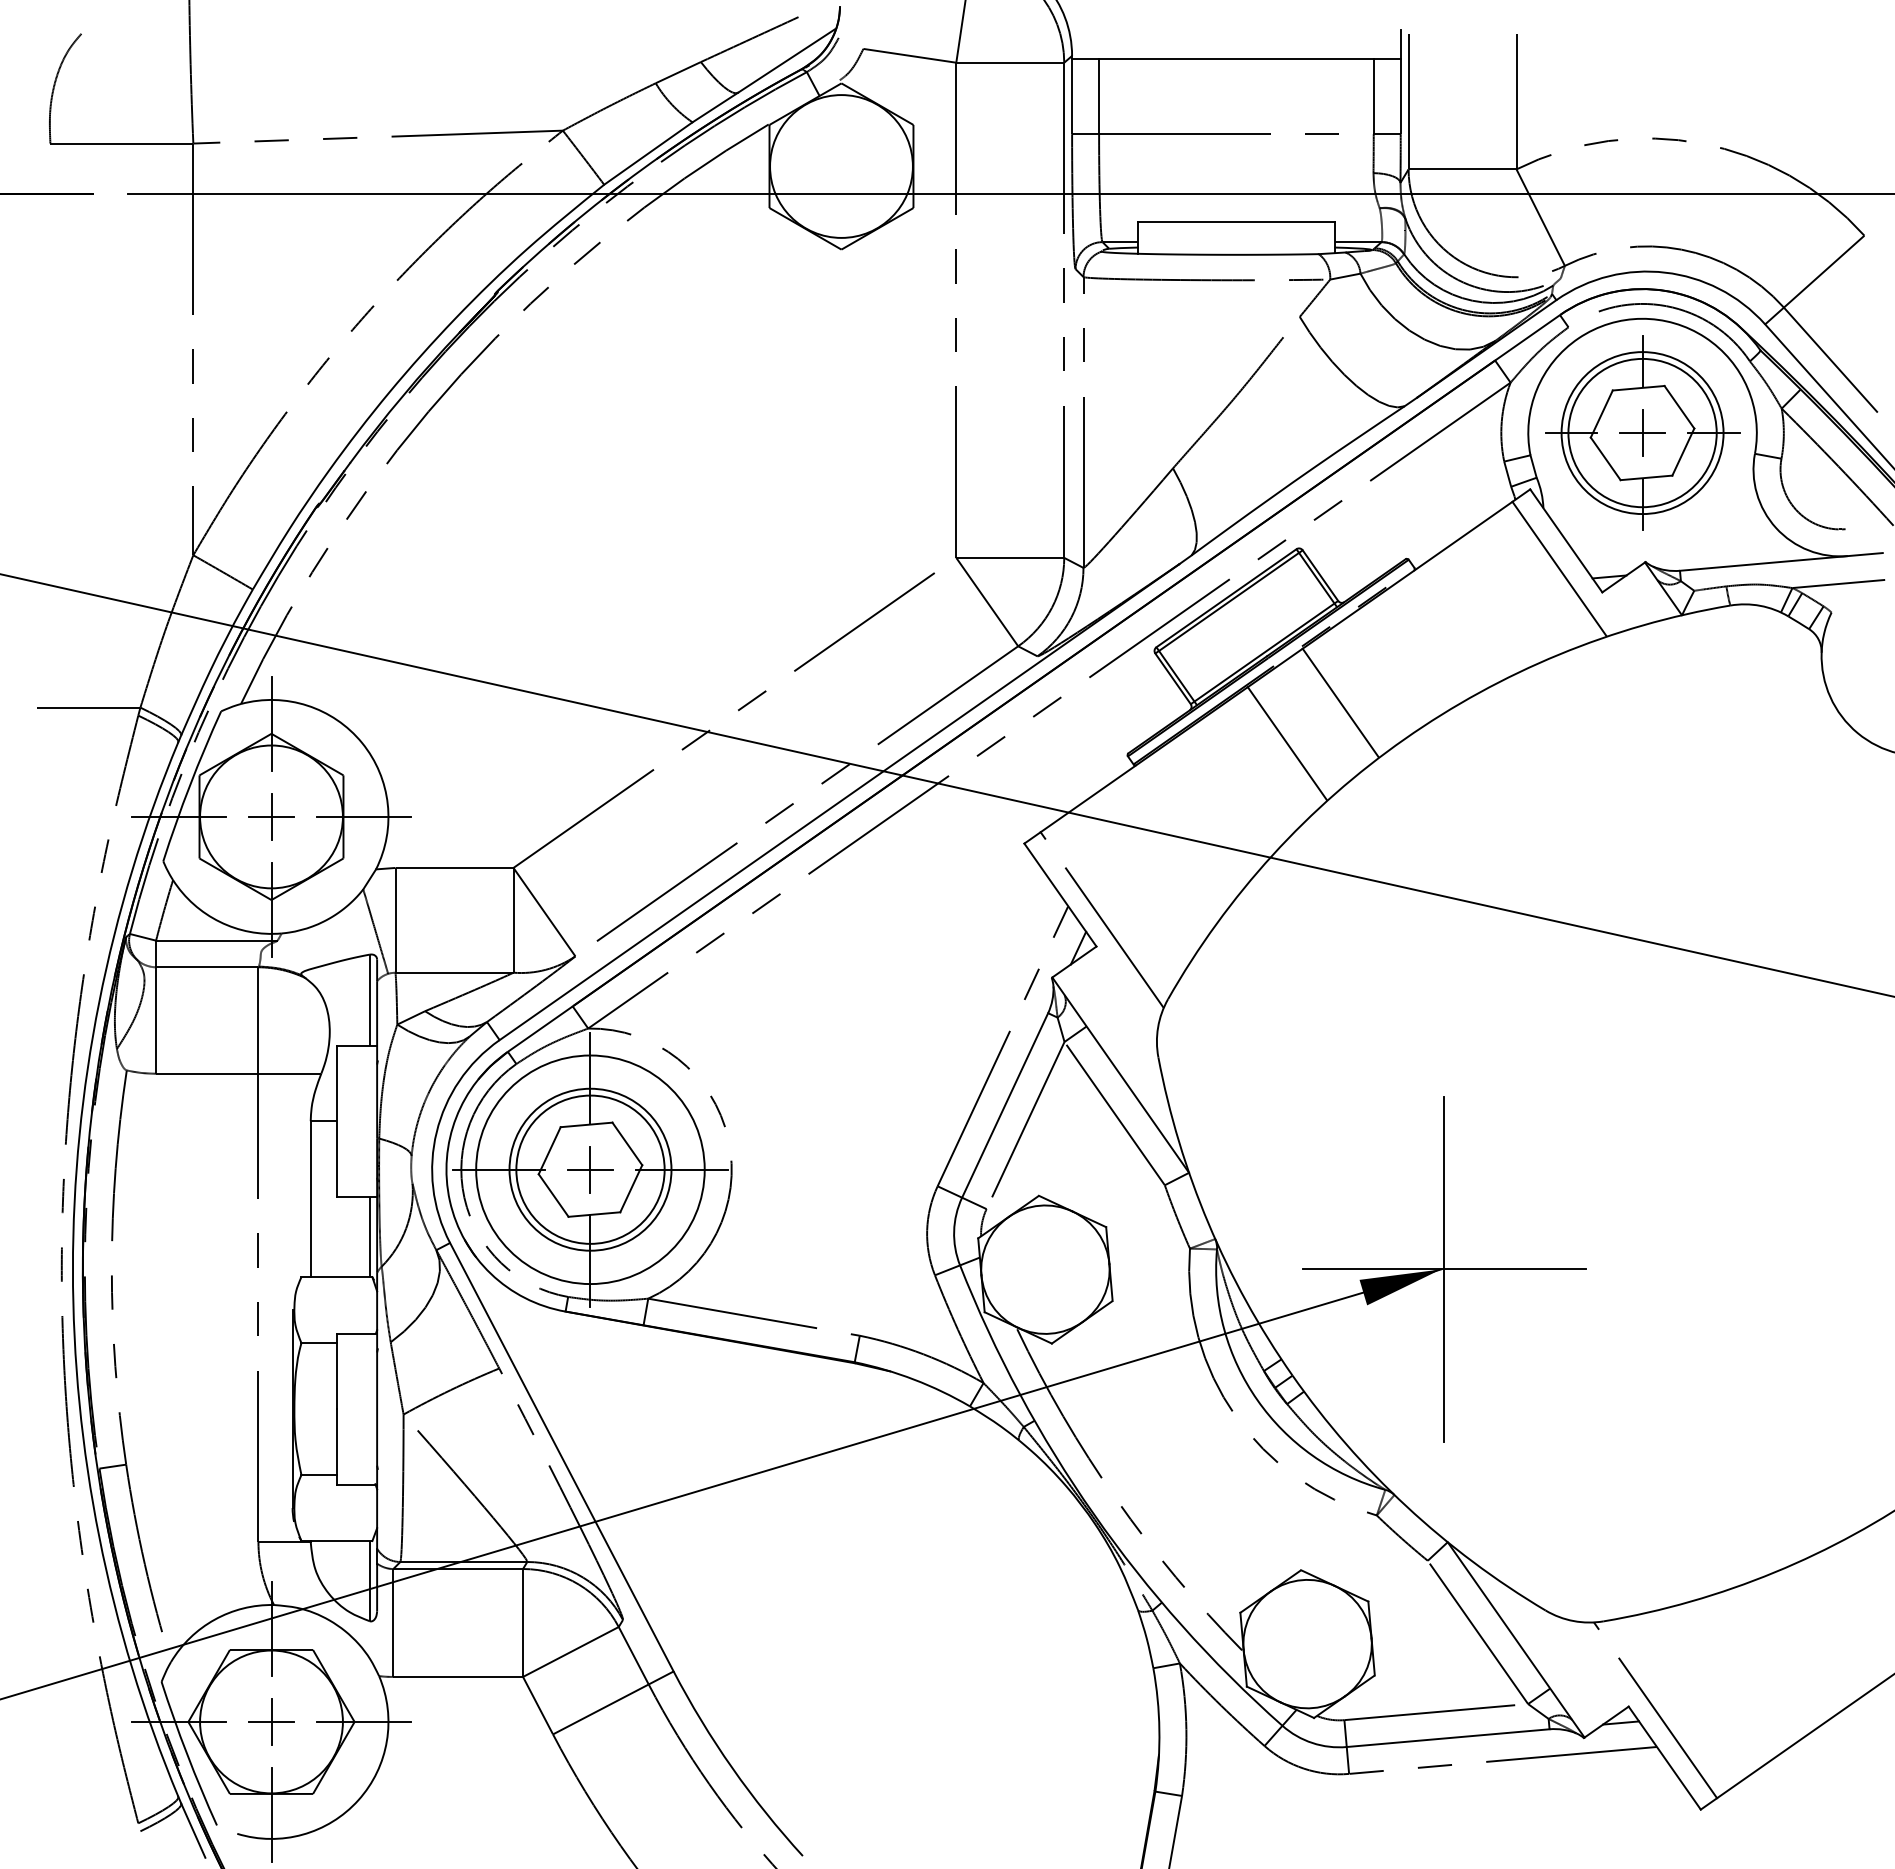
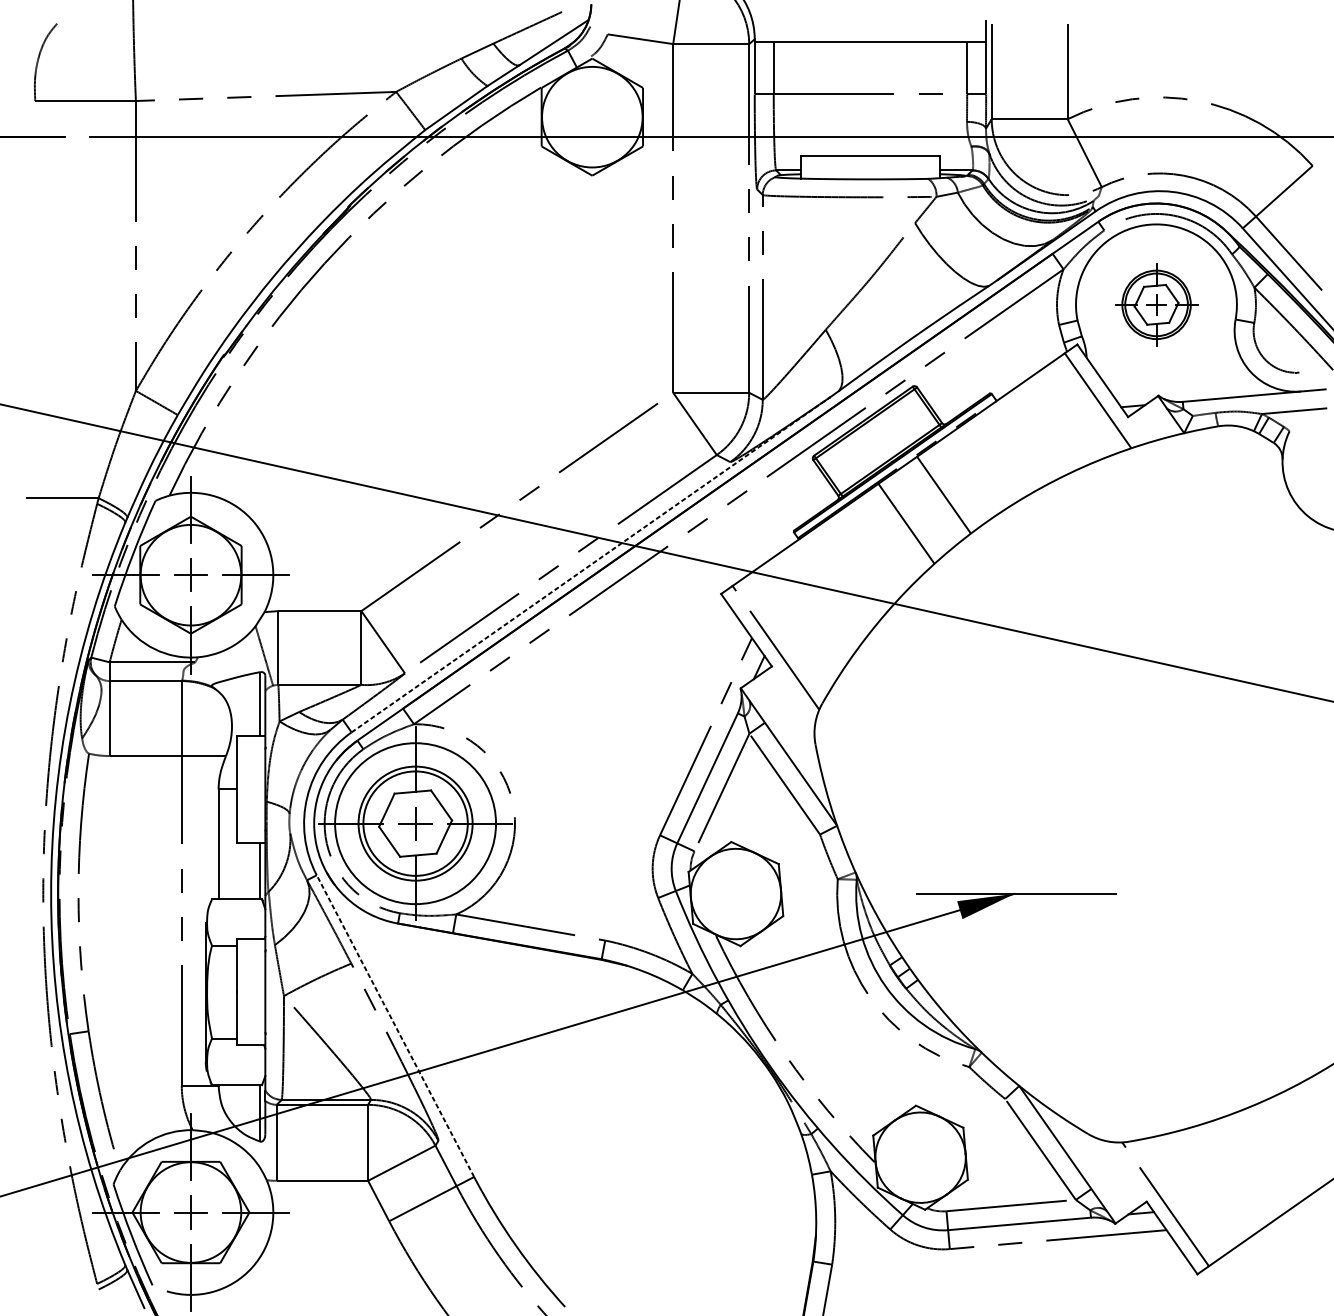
part: (1642, 432) -> (1156, 304), size x0.6
line: (839, 802) -> (590, 565), solid -> dashed
line: (1444, 1269) -> (1016, 893), removed
line: (561, 1457) -> (395, 1026), solid -> dashed

